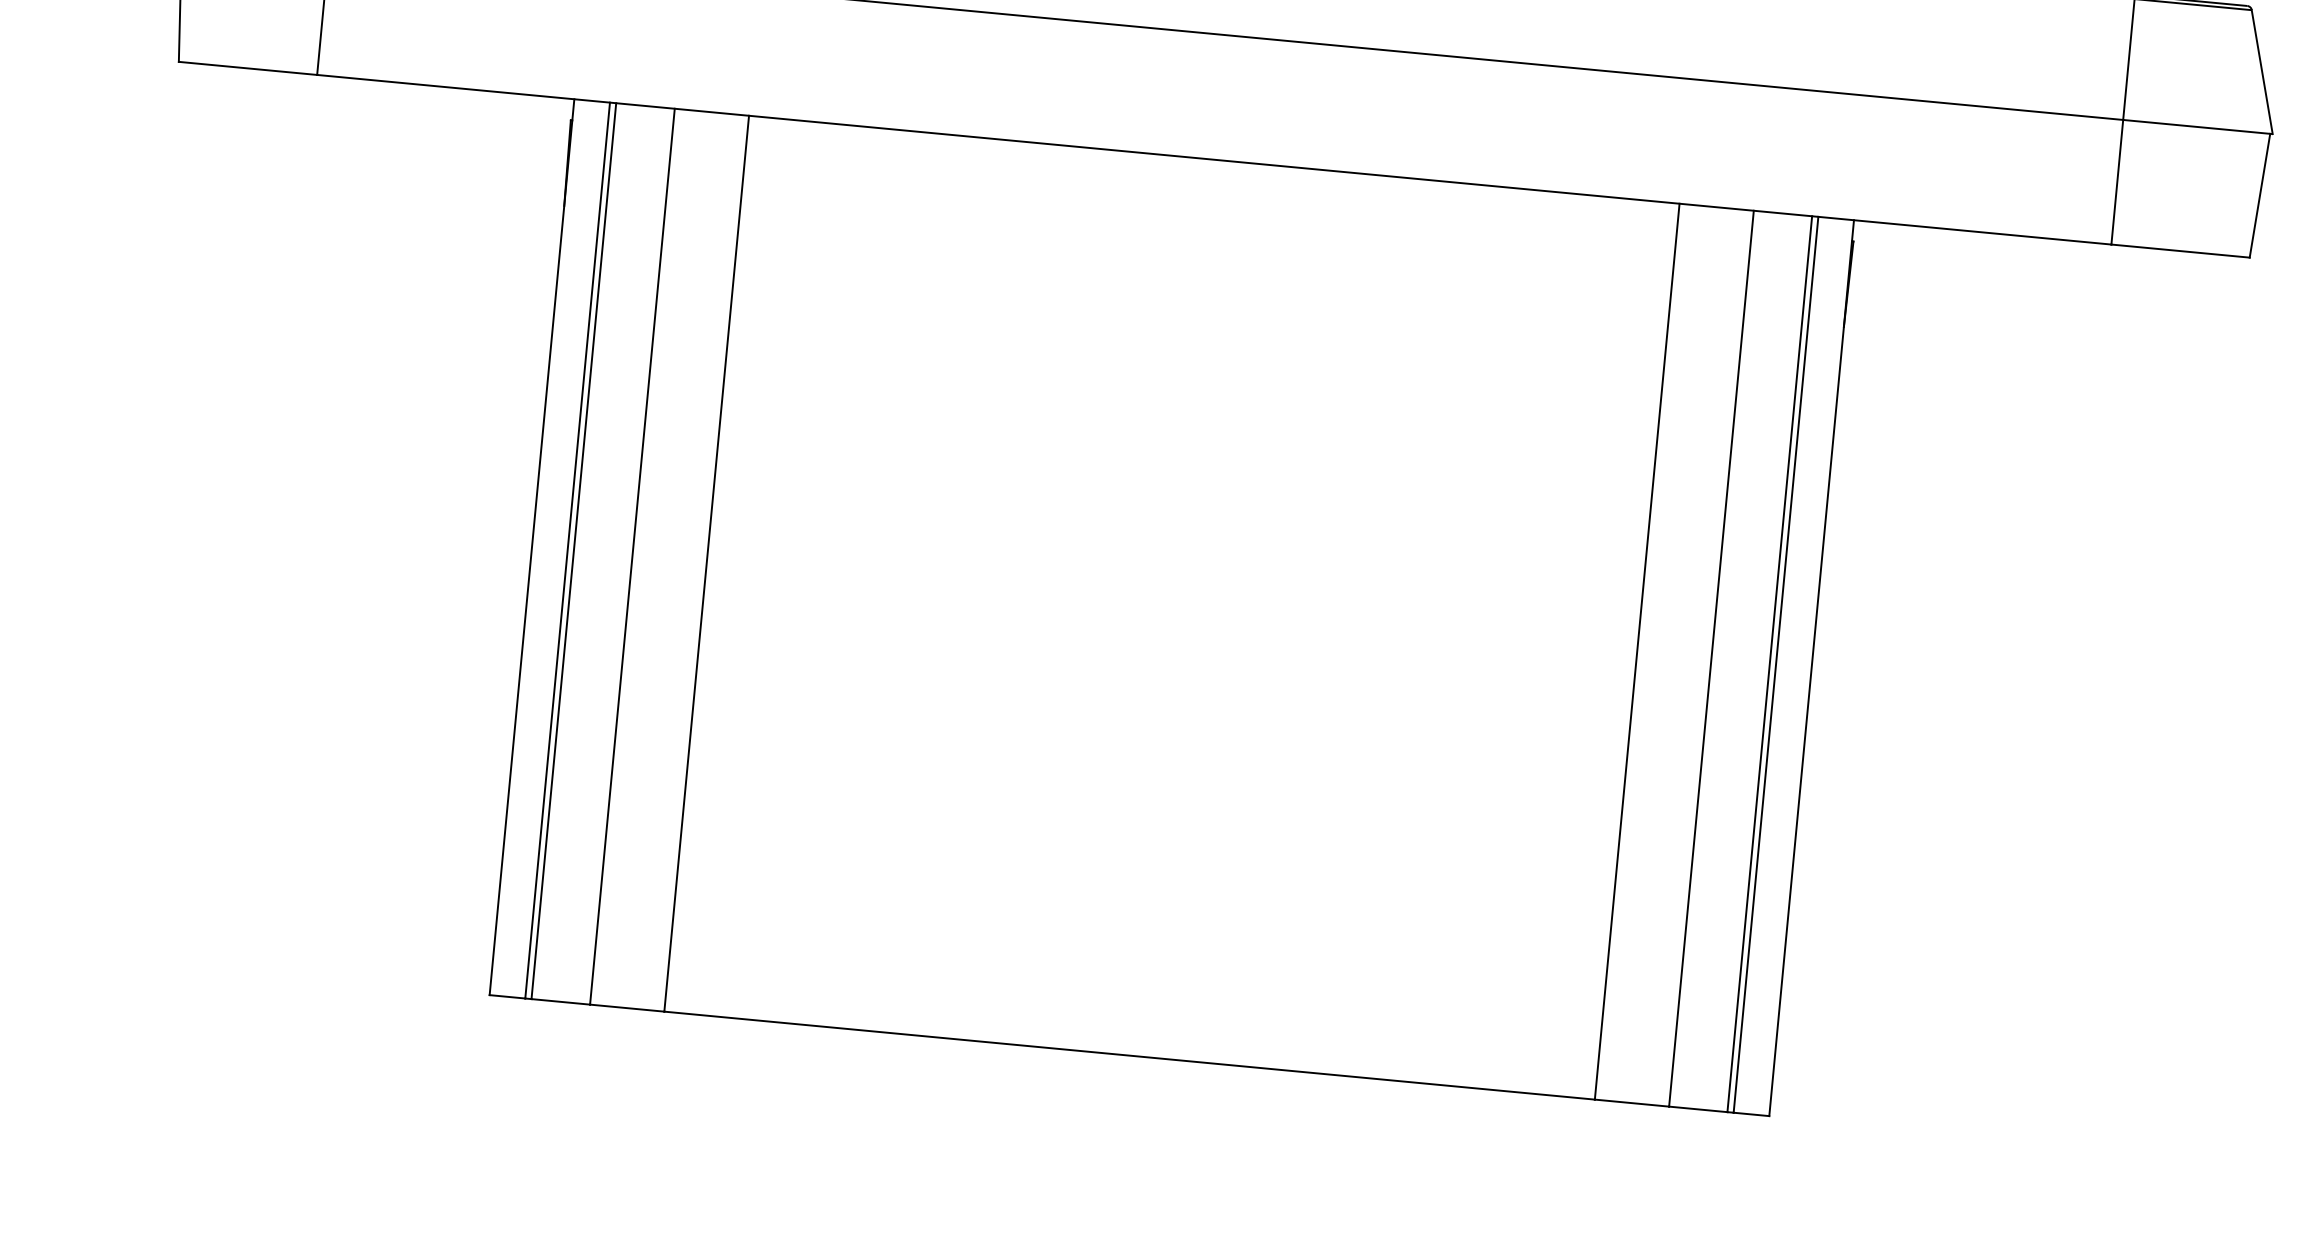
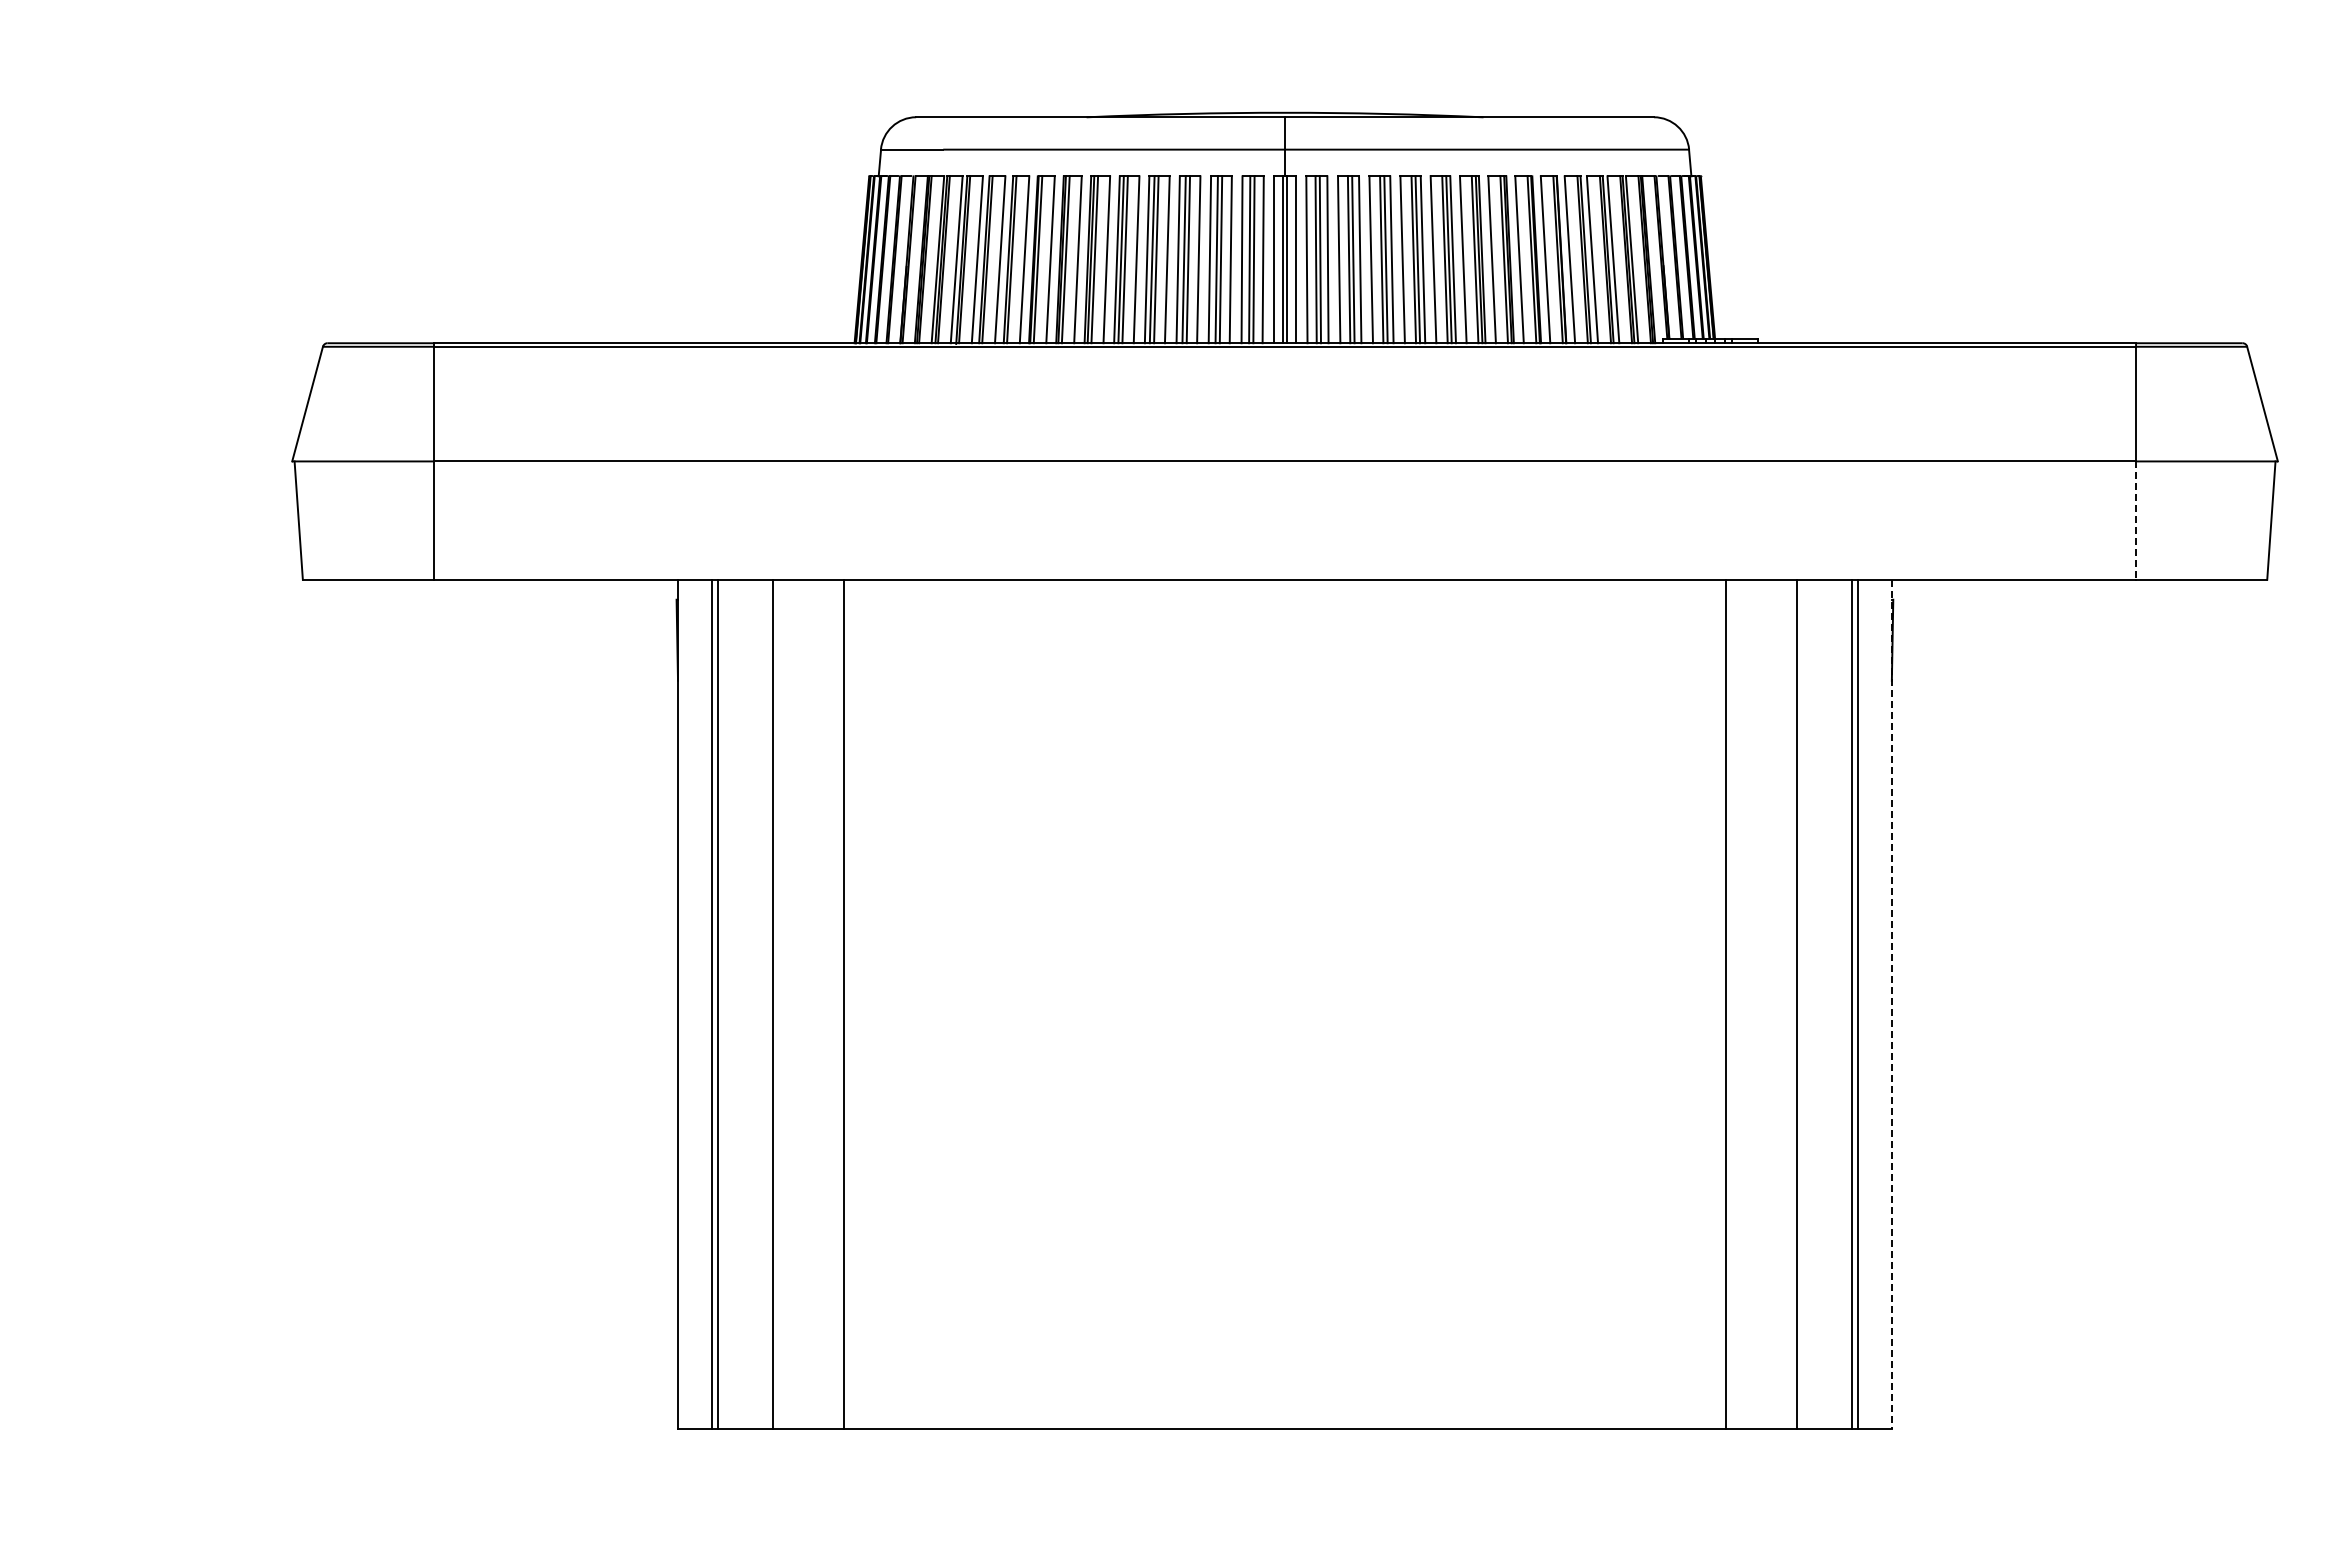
line: (2117, 183) -> (2136, 521), solid -> dashed
line: (1811, 668) -> (1891, 1004), solid -> dashed

